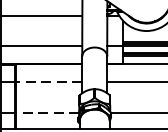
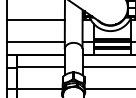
line: (49, 82) -> (41, 67), dashed -> solid
line: (48, 113) -> (40, 89), dashed -> solid

